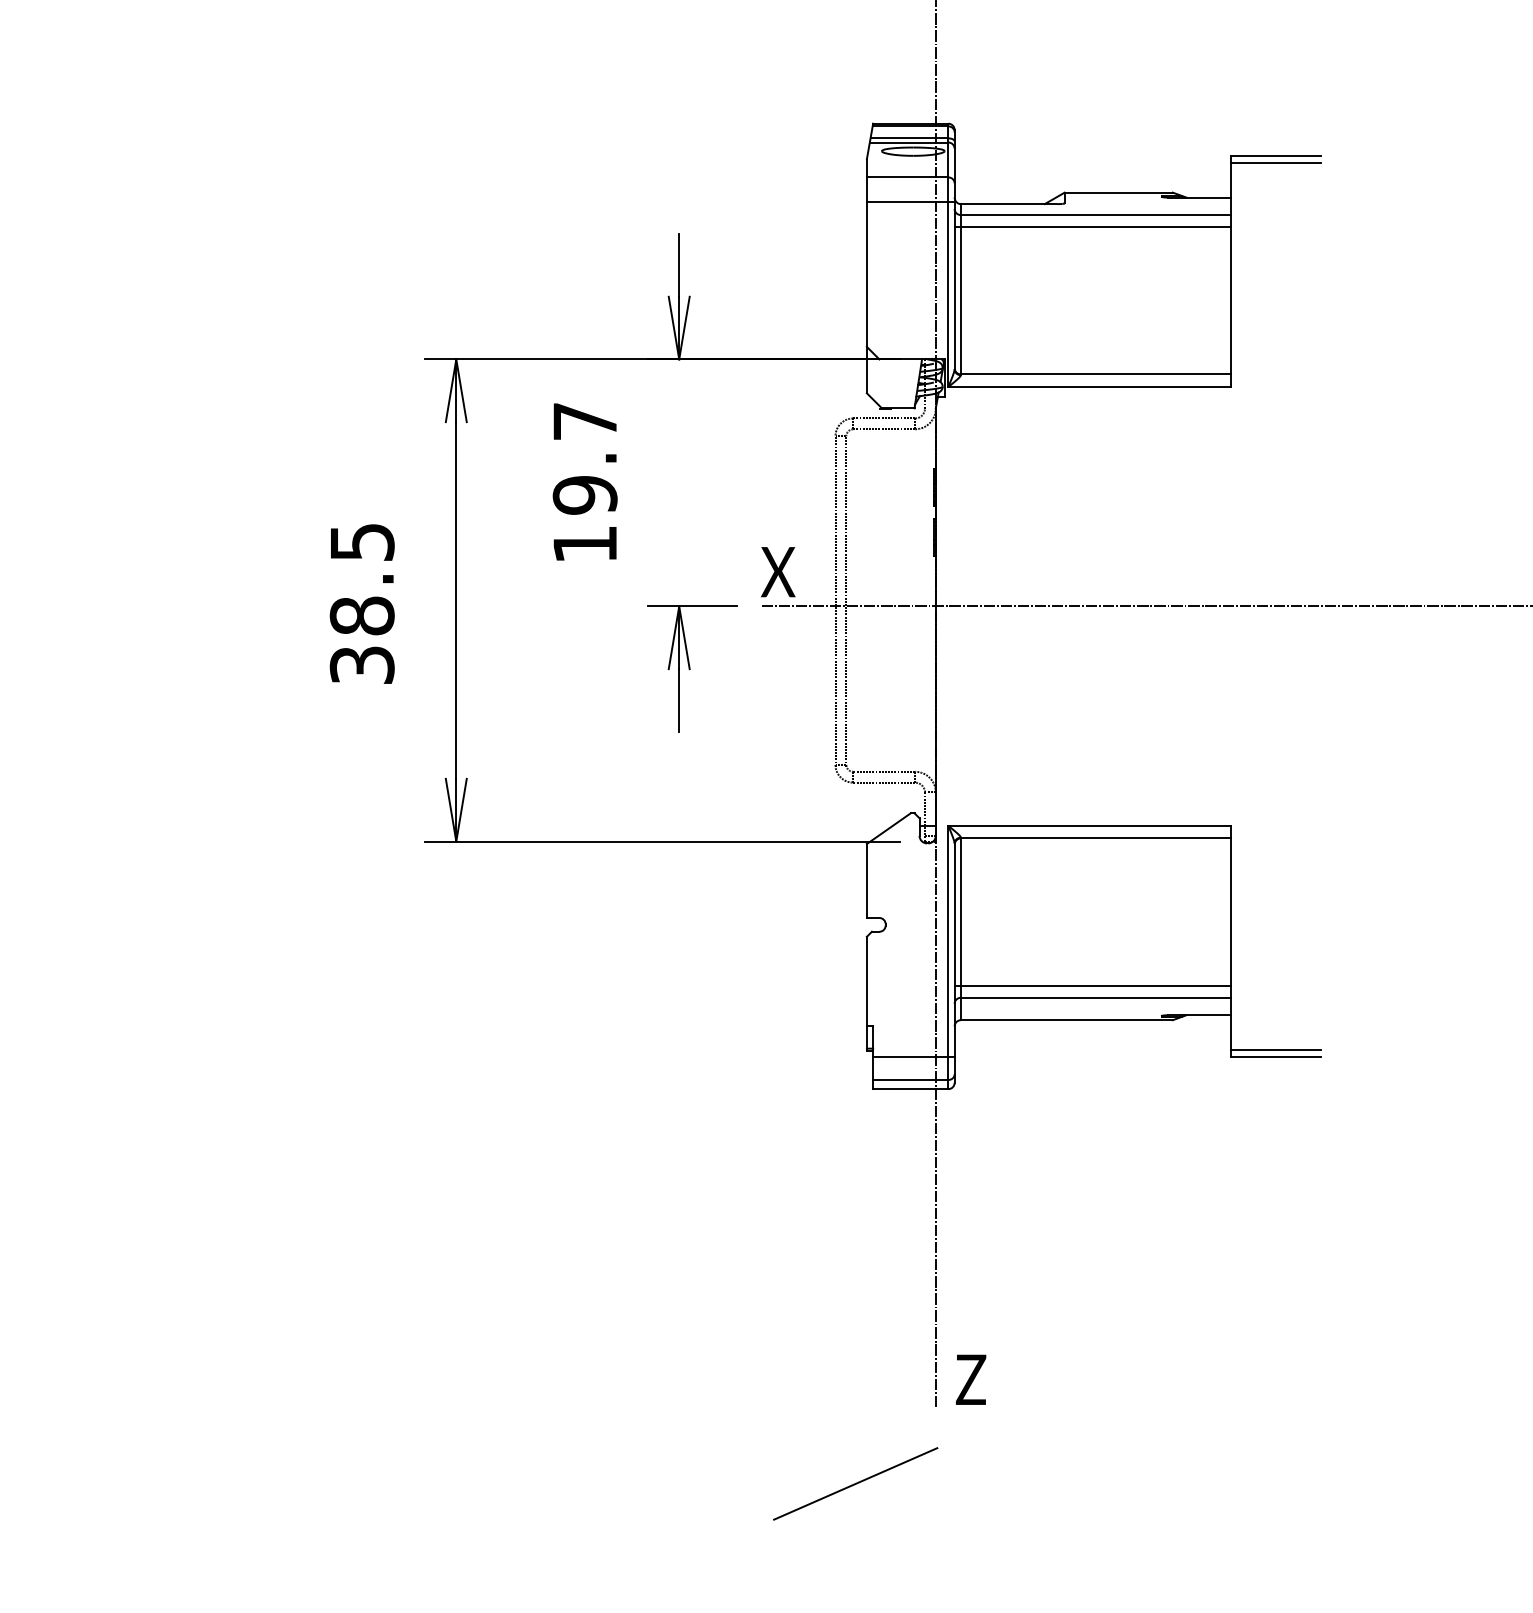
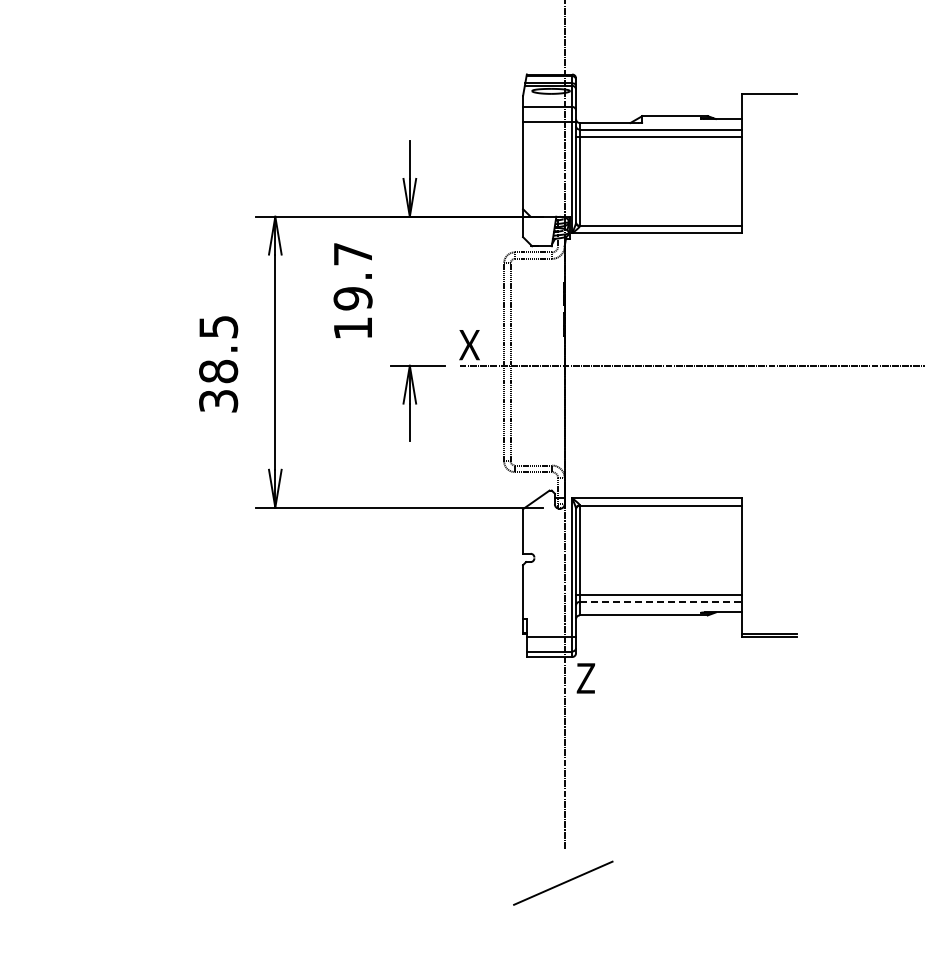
line: (1275, 161) -> (769, 97), removed
line: (1096, 997) -> (661, 601), solid -> dashed
text: (970, 1379) -> (585, 678), moved
line: (855, 1482) -> (563, 882), moved

